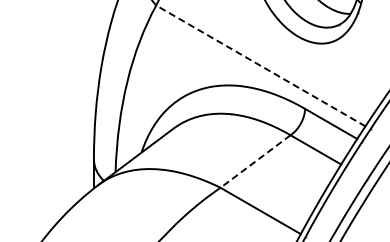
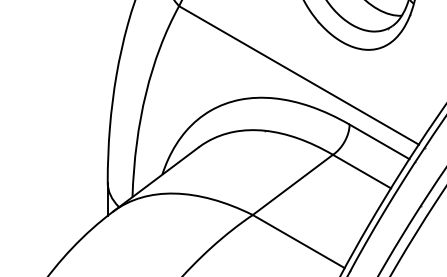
line: (260, 65) -> (298, 74), dashed -> solid
line: (255, 161) -> (292, 184), dashed -> solid

